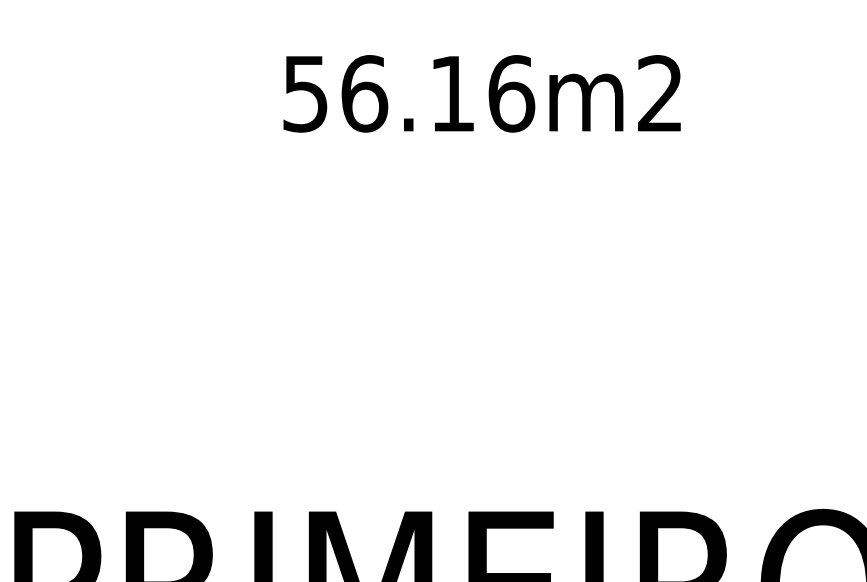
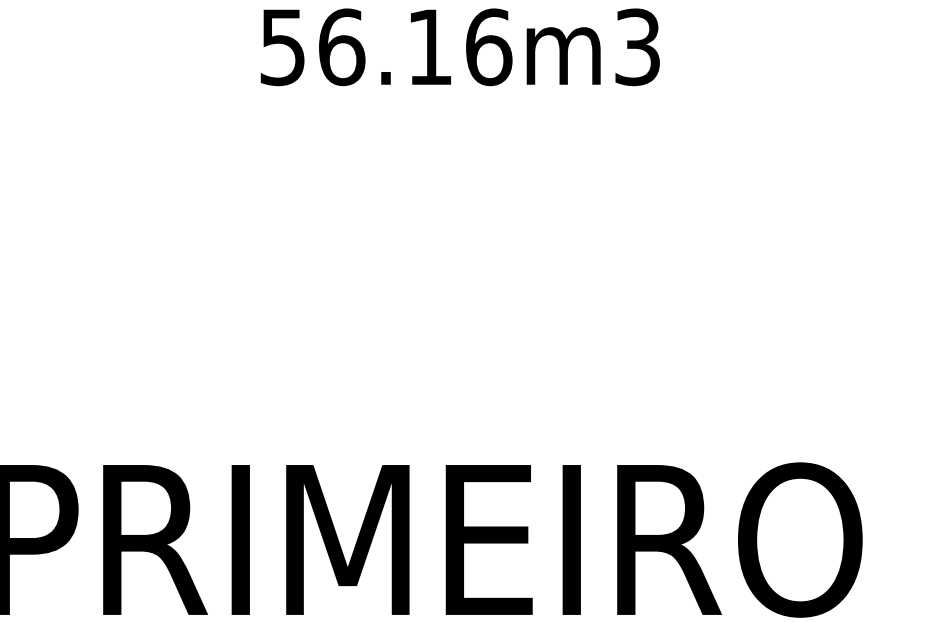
text: (660, 94) -> (637, 47), 56.16m2 -> 56.16m3

